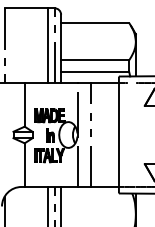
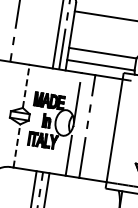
line: (24, 104) -> (26, 86), solid -> dashed
line: (24, 165) -> (16, 146), solid -> dashed

